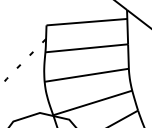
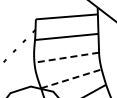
line: (86, 75) -> (66, 57), solid -> dashed
line: (92, 102) -> (71, 78), solid -> dashed

